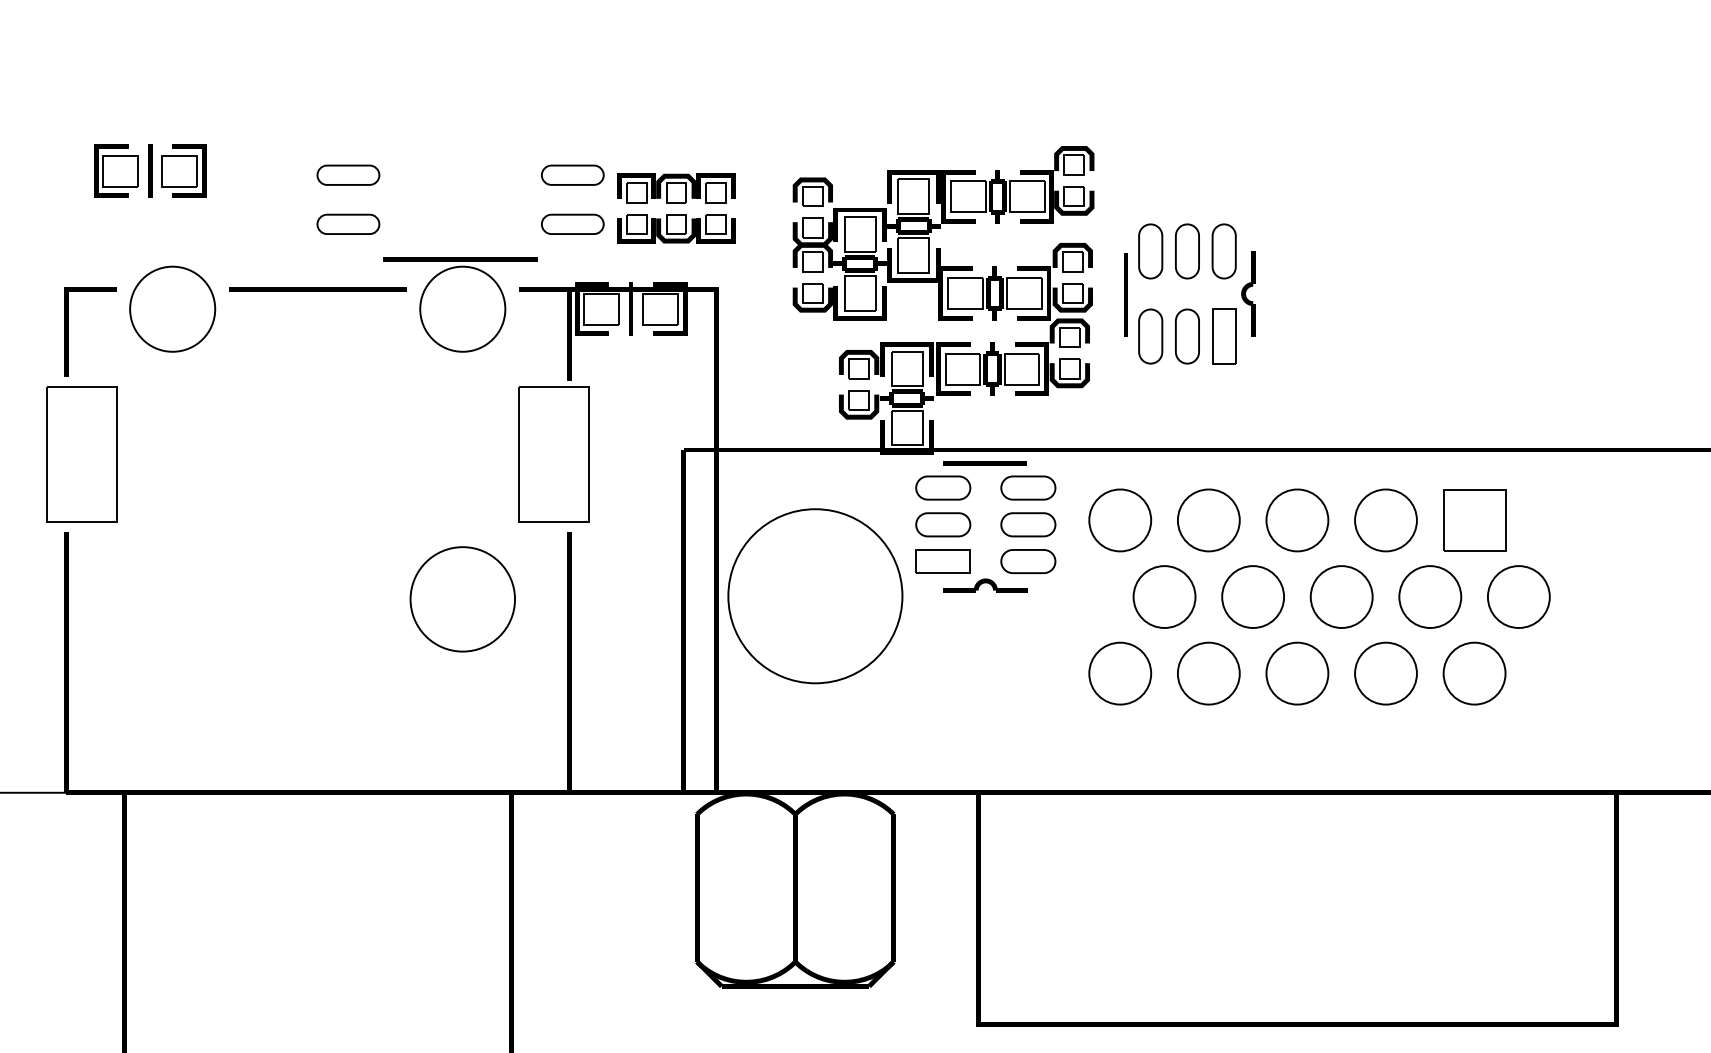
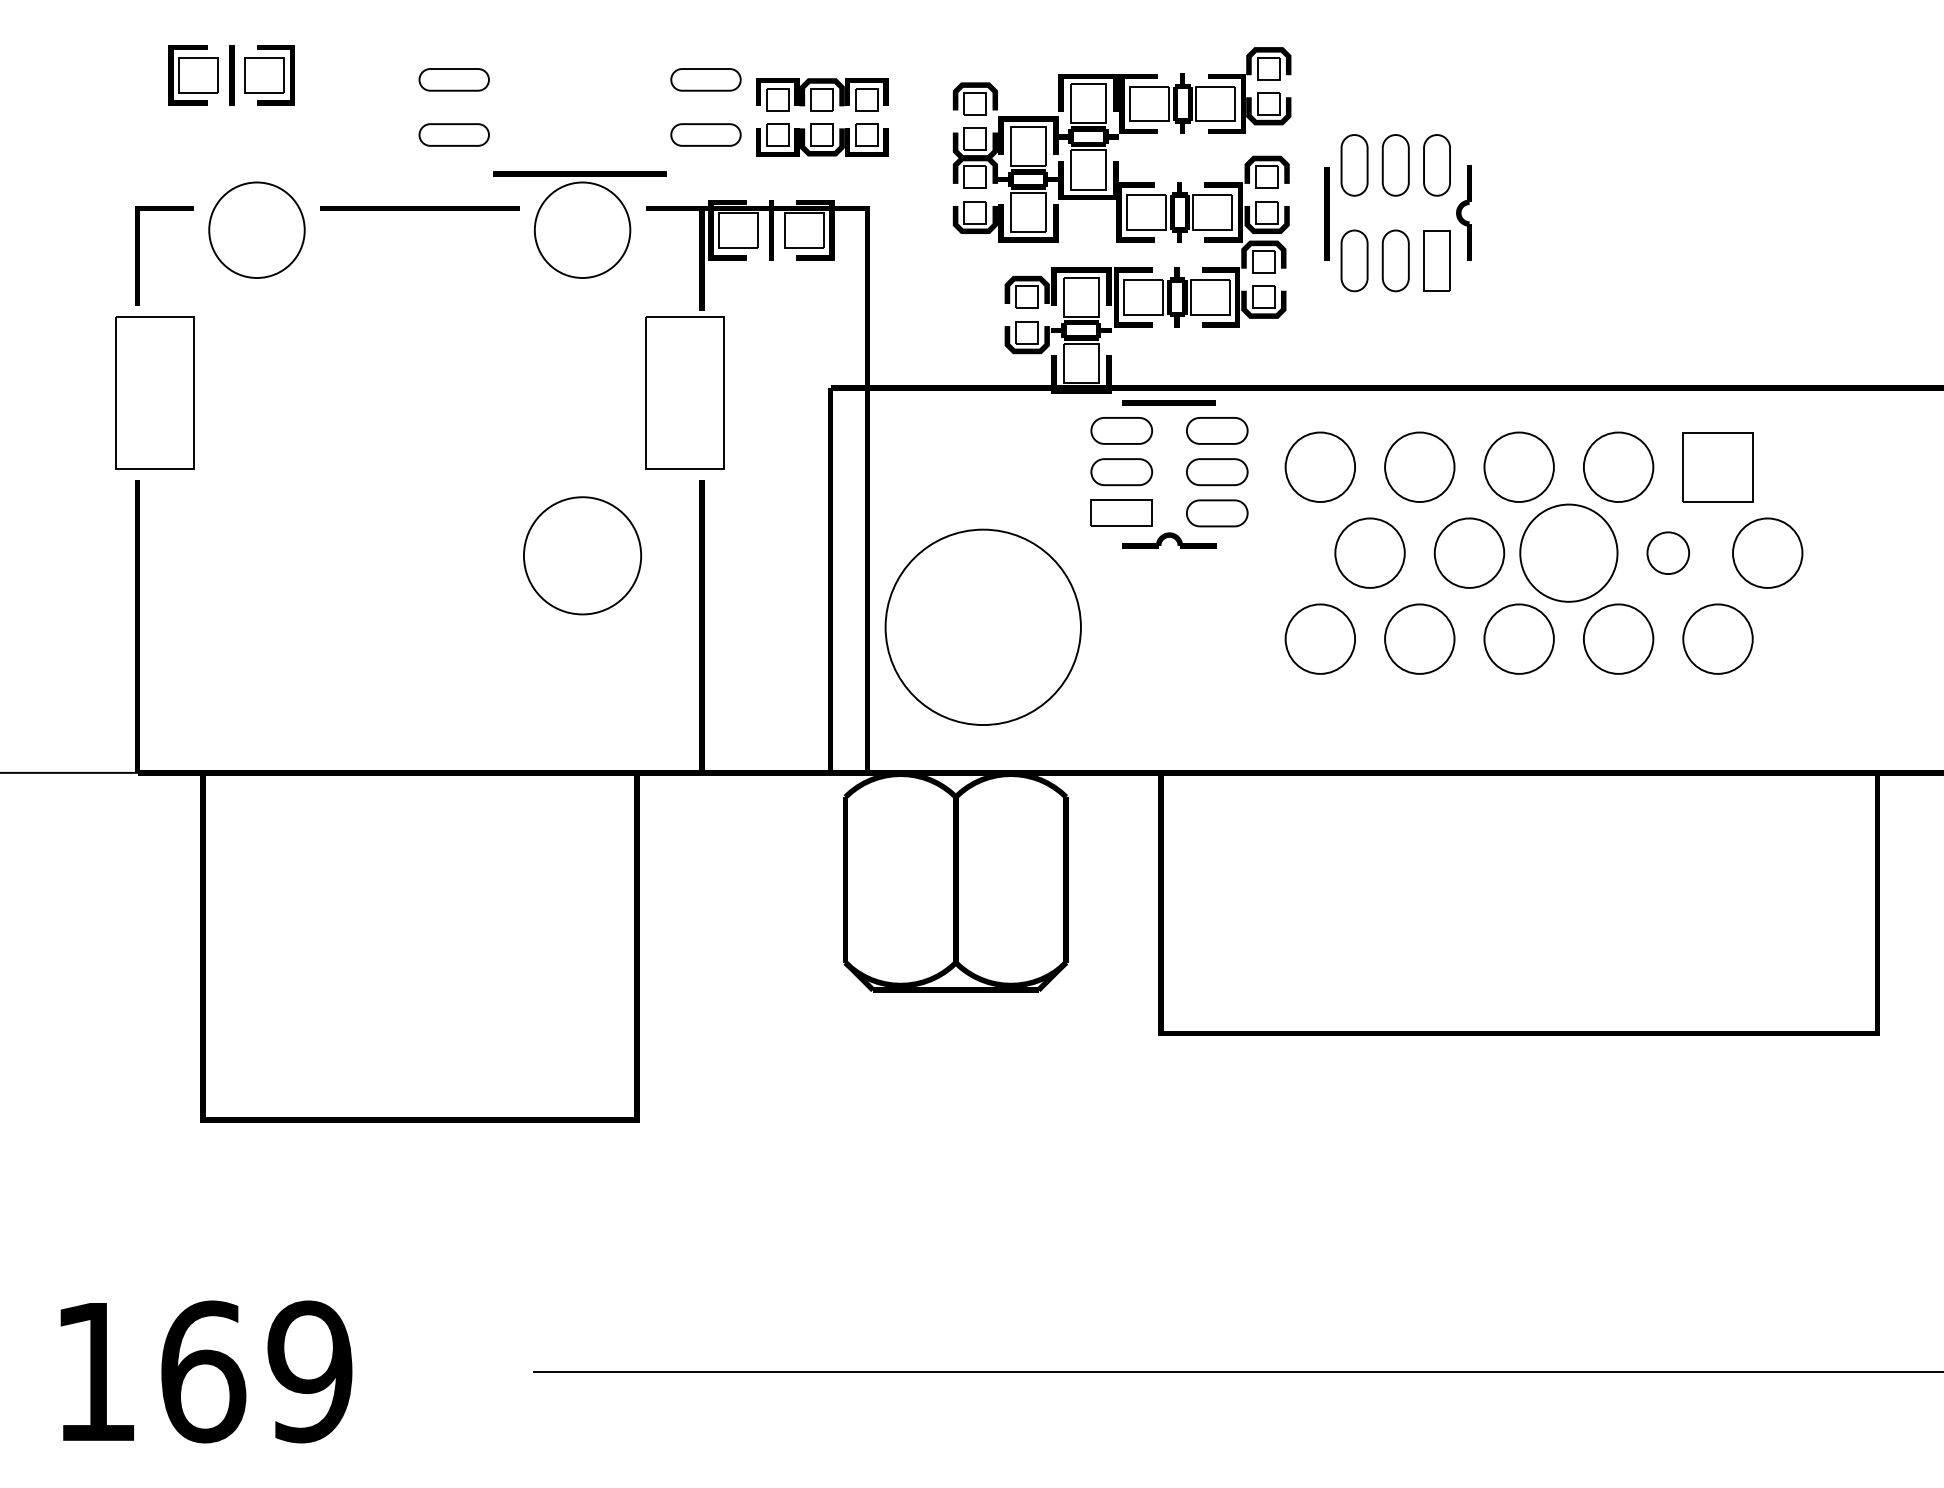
circle: (814, 595) -> (982, 626), moved
circle: (1341, 596) -> (1568, 552), size x1.4
circle: (1430, 596) -> (1668, 552), size x0.6

